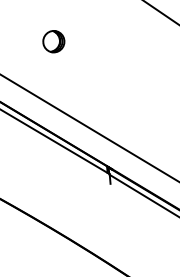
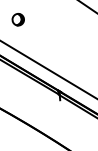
part: (52, 41) -> (17, 19), moved

